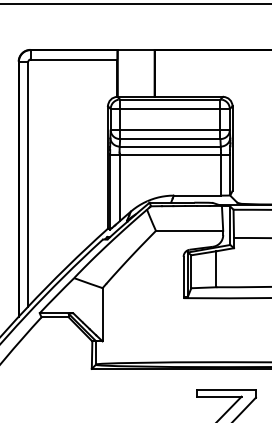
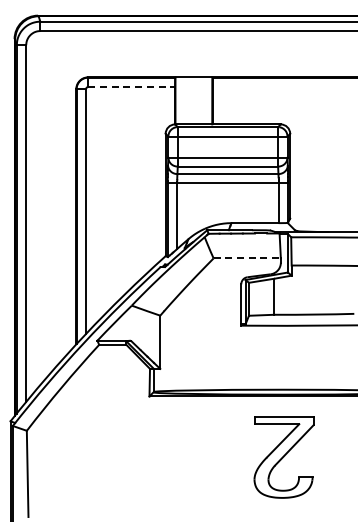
line: (74, 59) -> (132, 87), solid -> dashed
line: (189, 230) -> (247, 258), solid -> dashed

